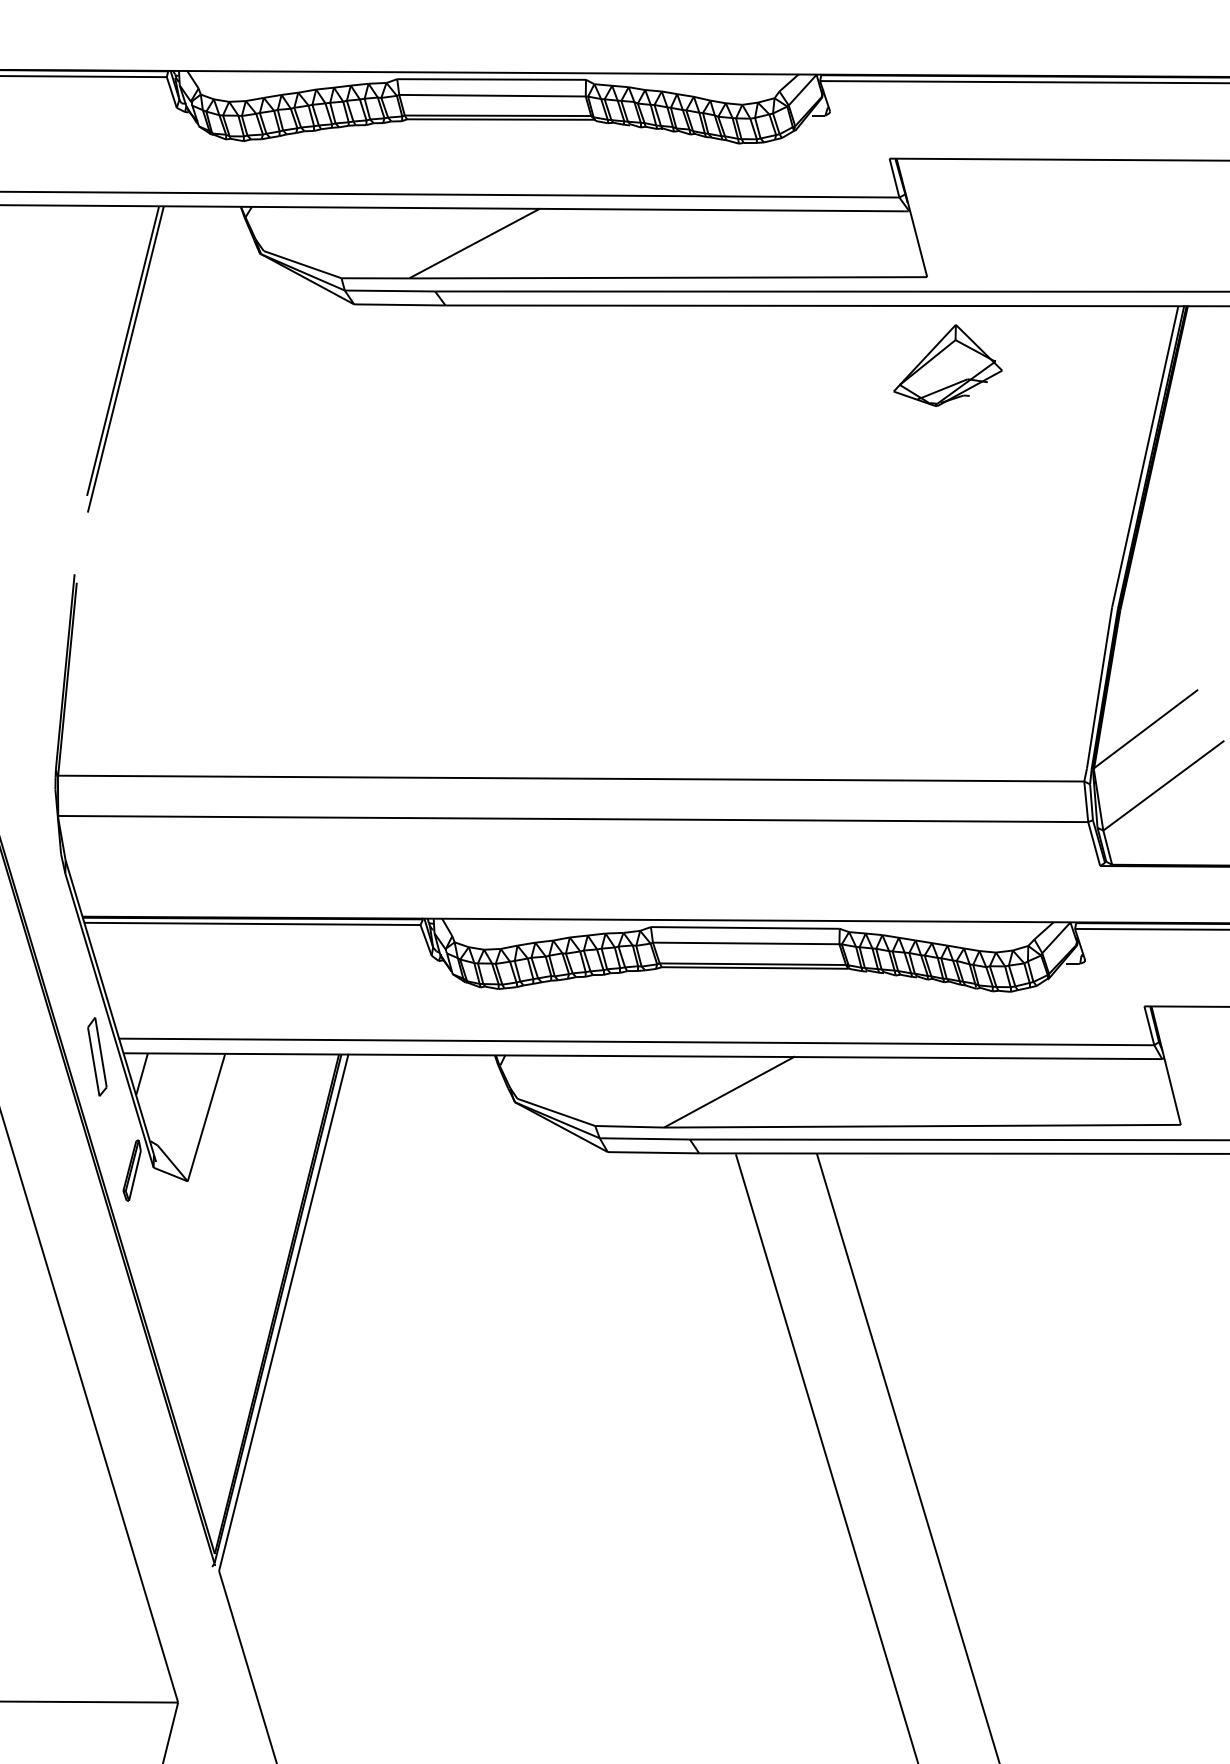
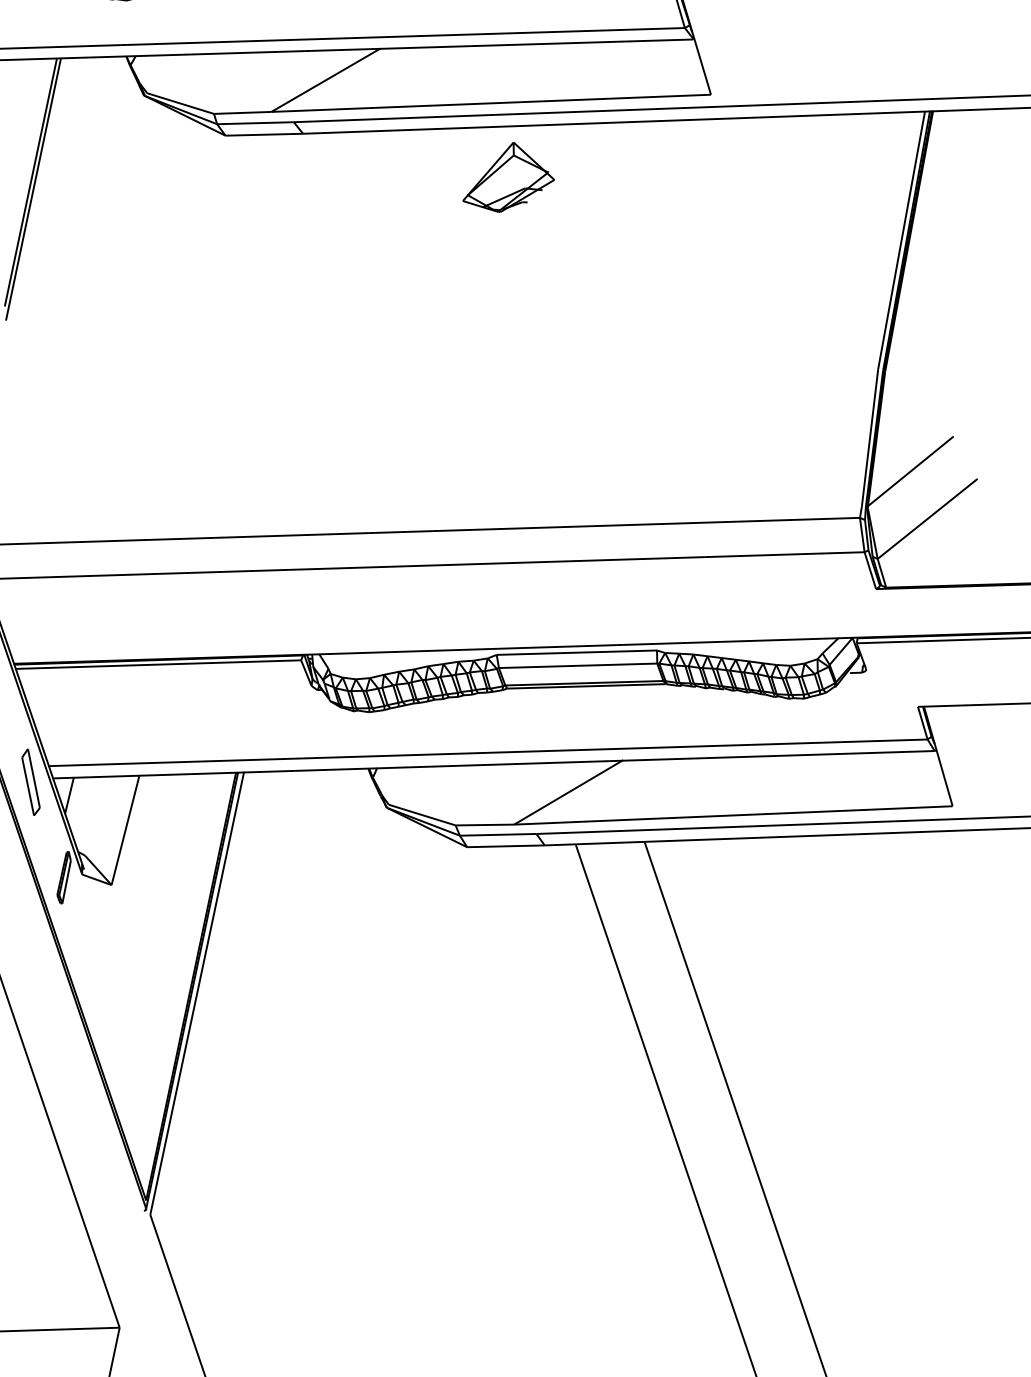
part: (947, 365) -> (507, 177), moved

